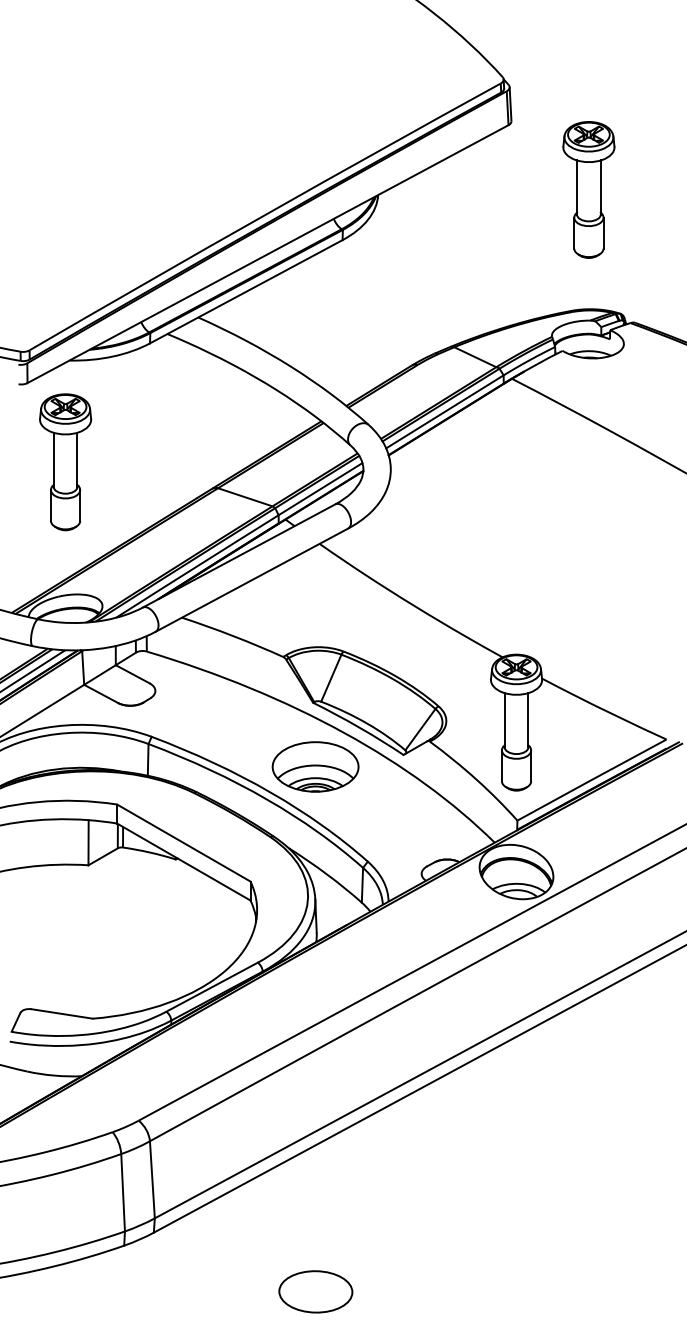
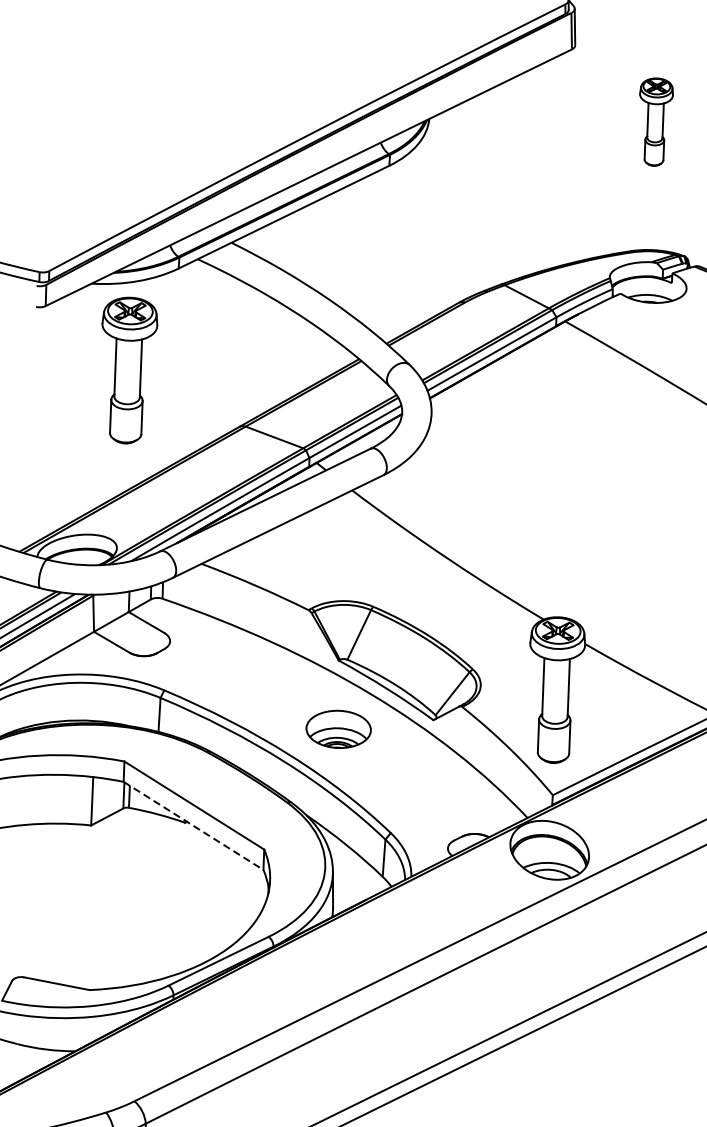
part: (588, 189) -> (655, 121), size x0.6
part: (65, 462) -> (128, 370), moved
part: (315, 766) -> (338, 728), size x0.7
line: (184, 862) -> (194, 826), solid -> dashed

